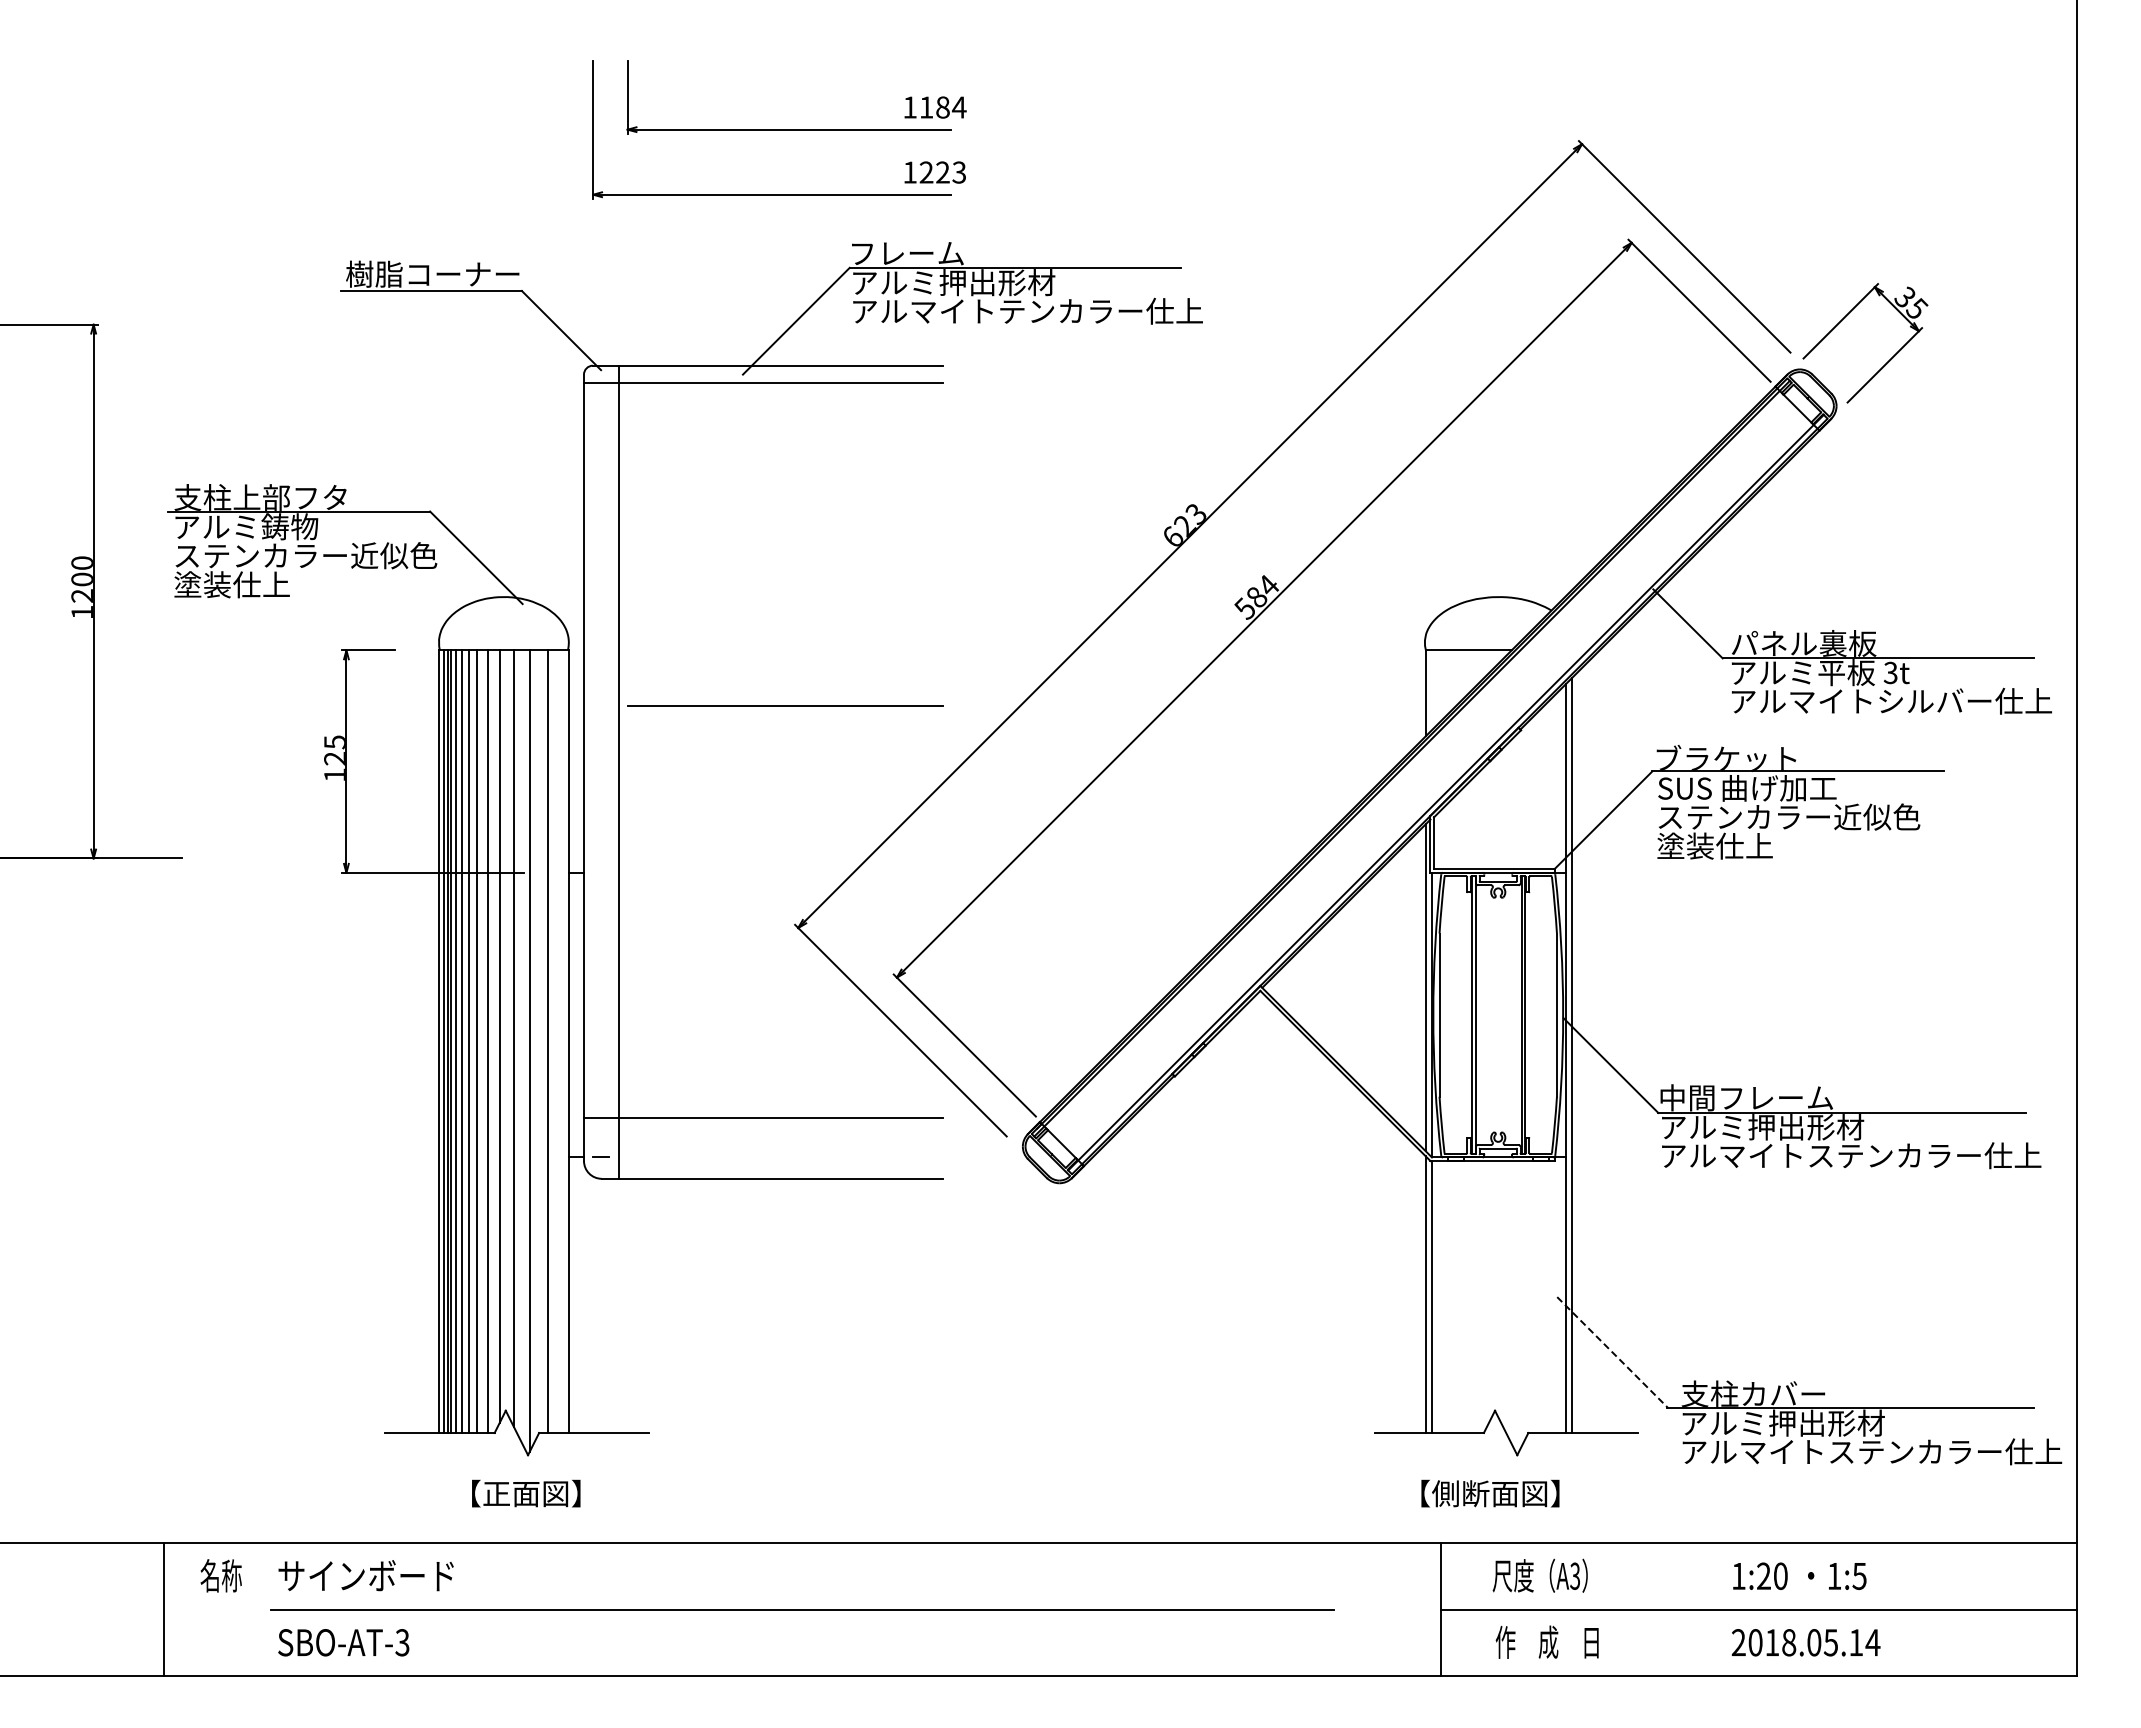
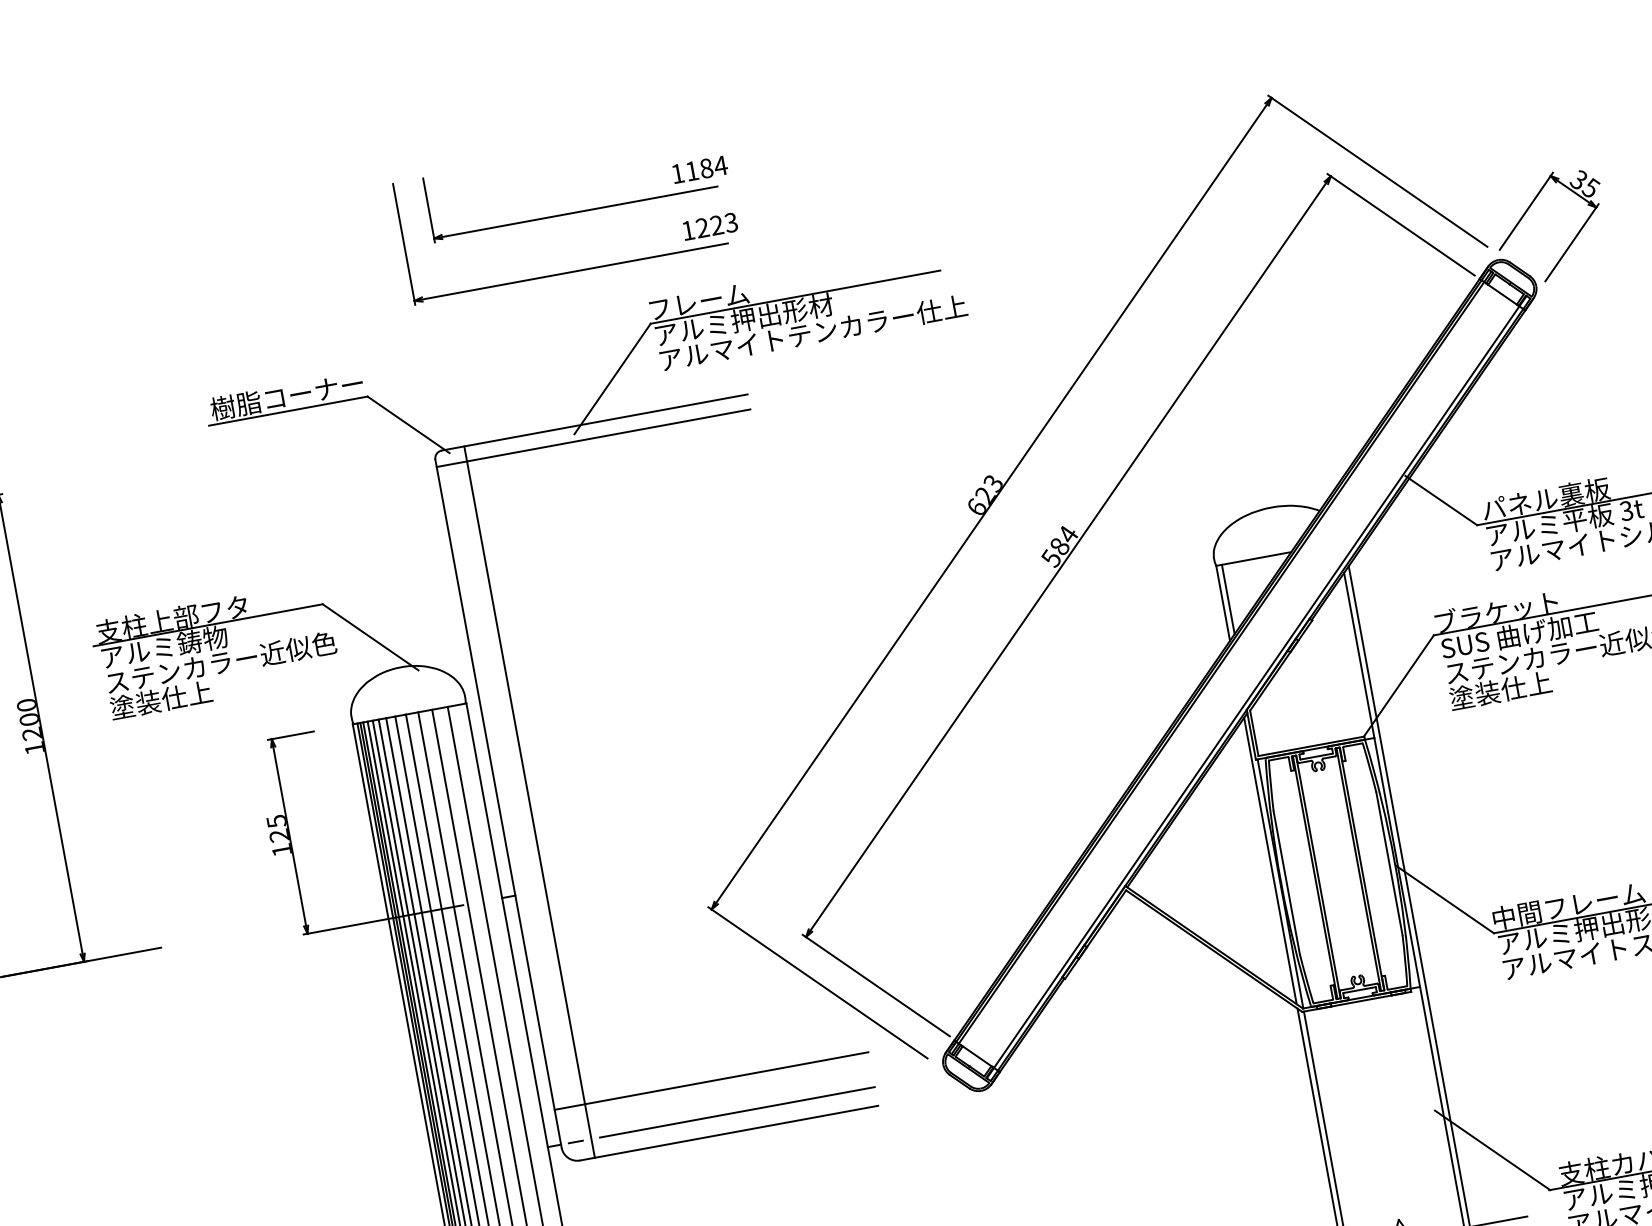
line: (1432, 689) -> (1228, 599), added
line: (785, 705) -> (737, 1111), moved
line: (1612, 1352) -> (1492, 1150), dashed -> solid

